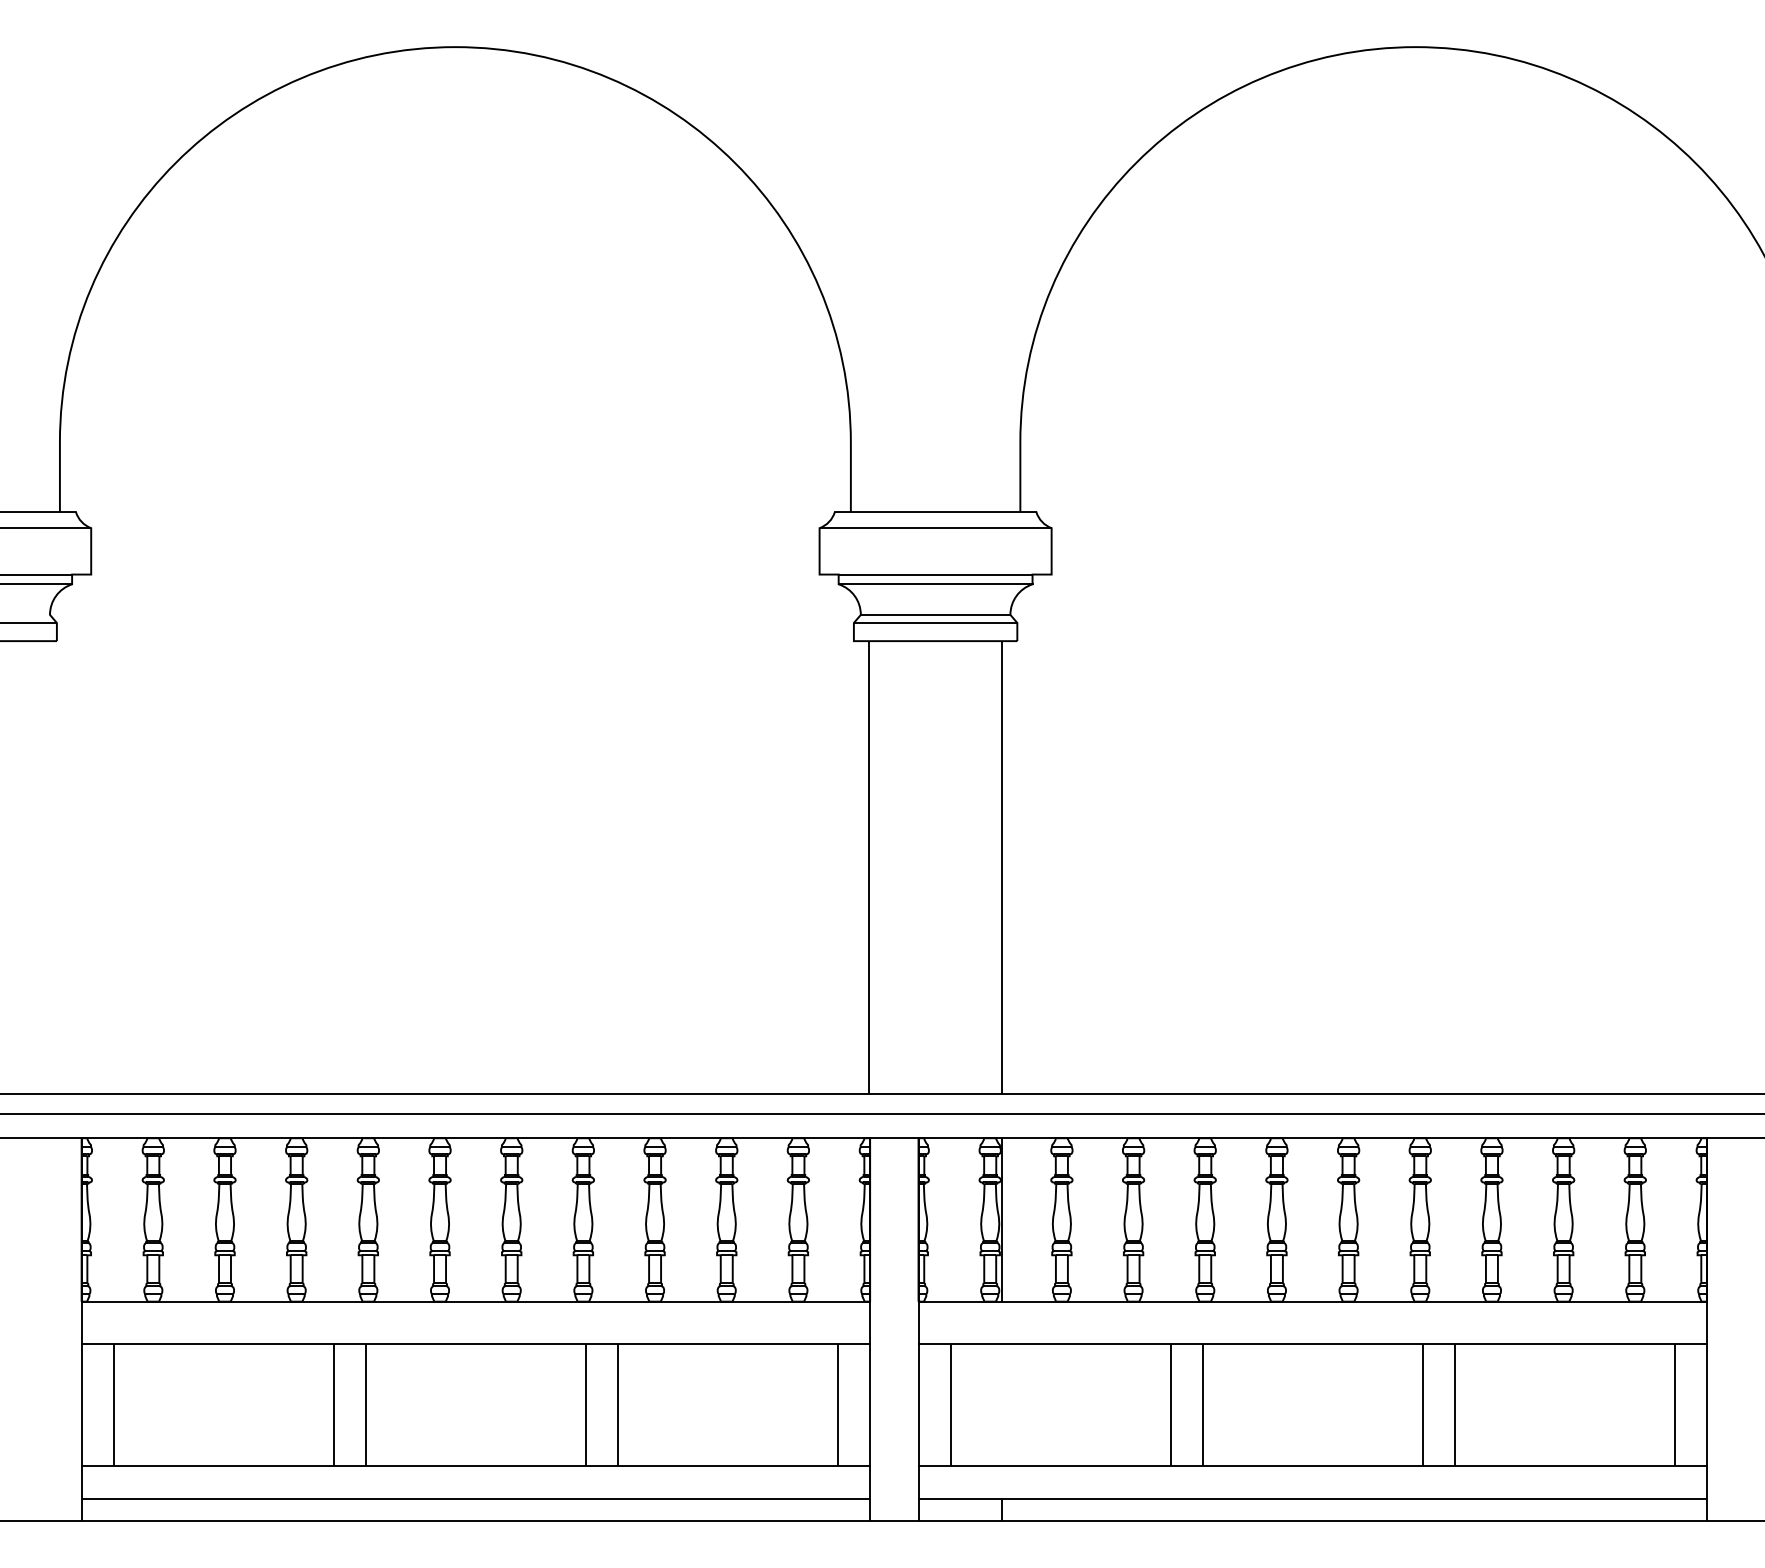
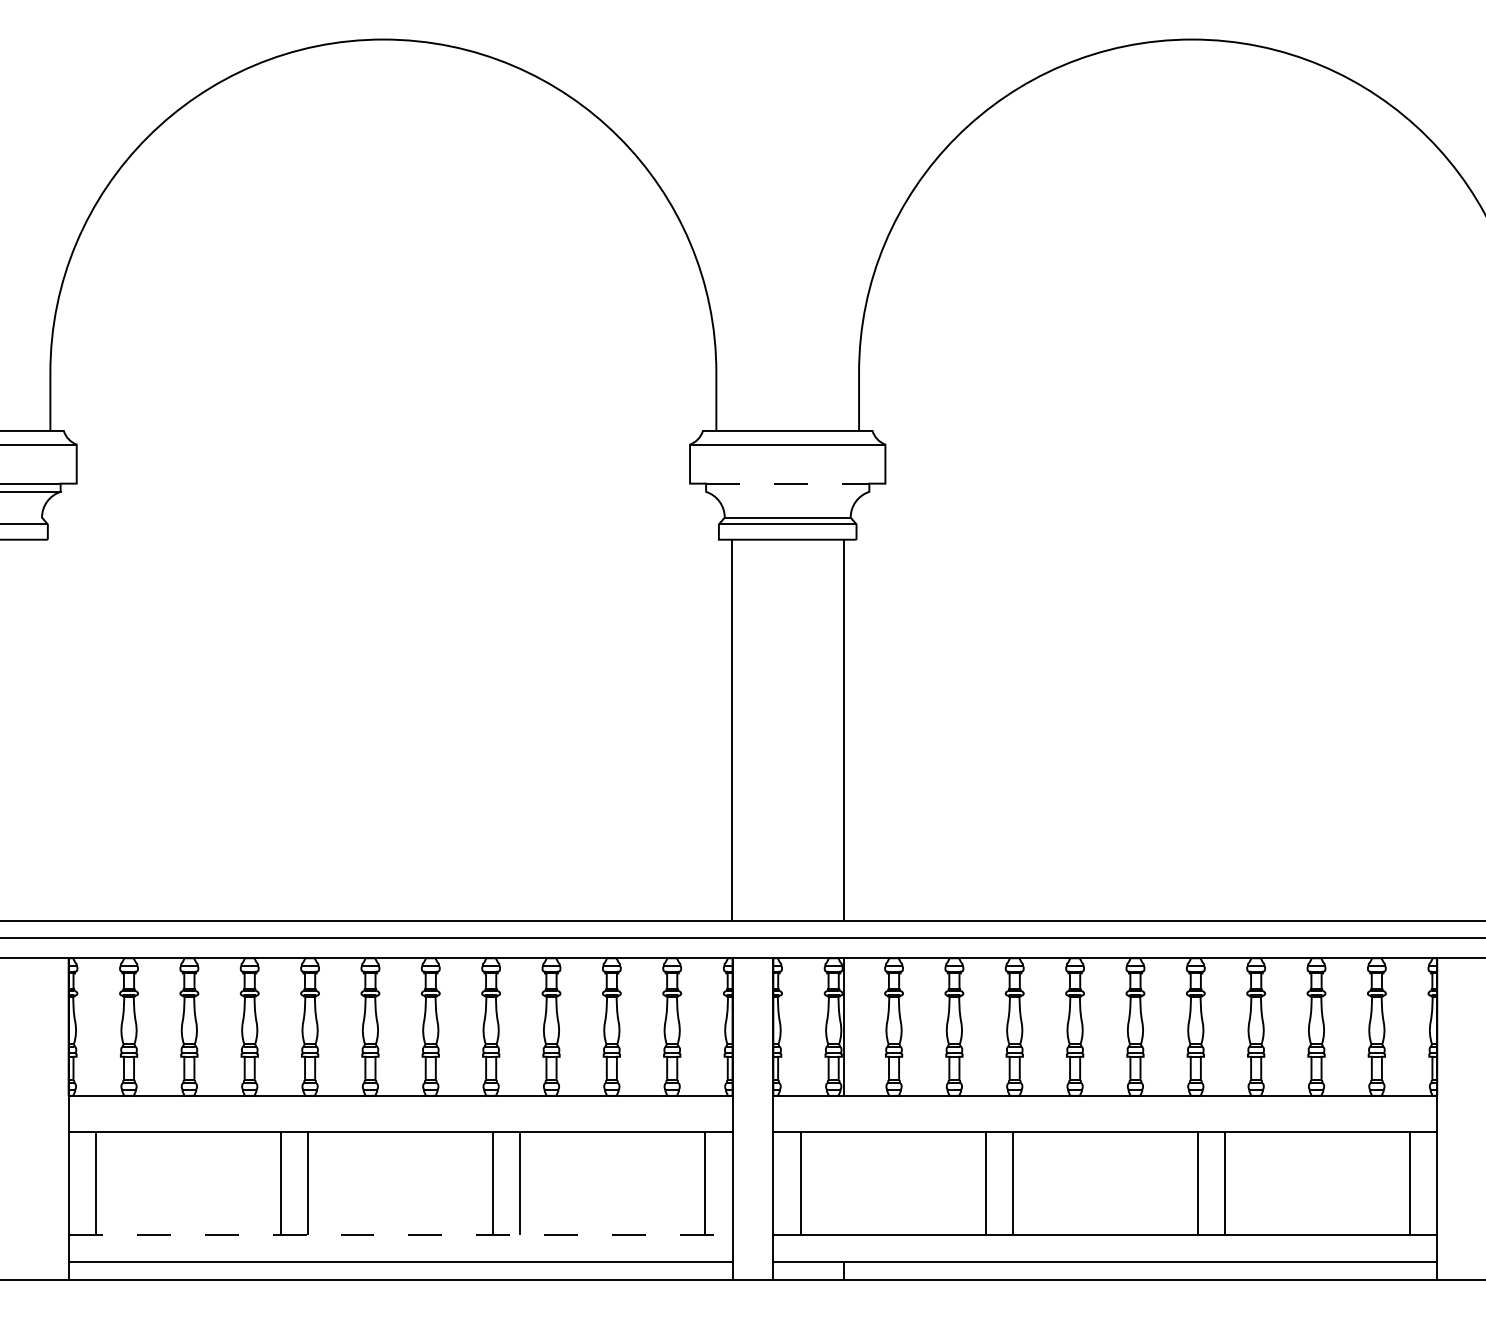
line: (935, 574) -> (787, 483), solid -> dashed
line: (935, 584) -> (787, 492), removed
line: (476, 1466) -> (401, 1234), solid -> dashed

